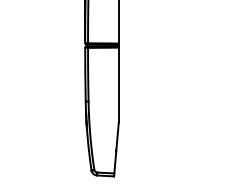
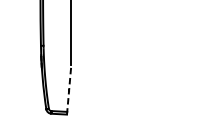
line: (116, 149) -> (69, 89), solid -> dashed

